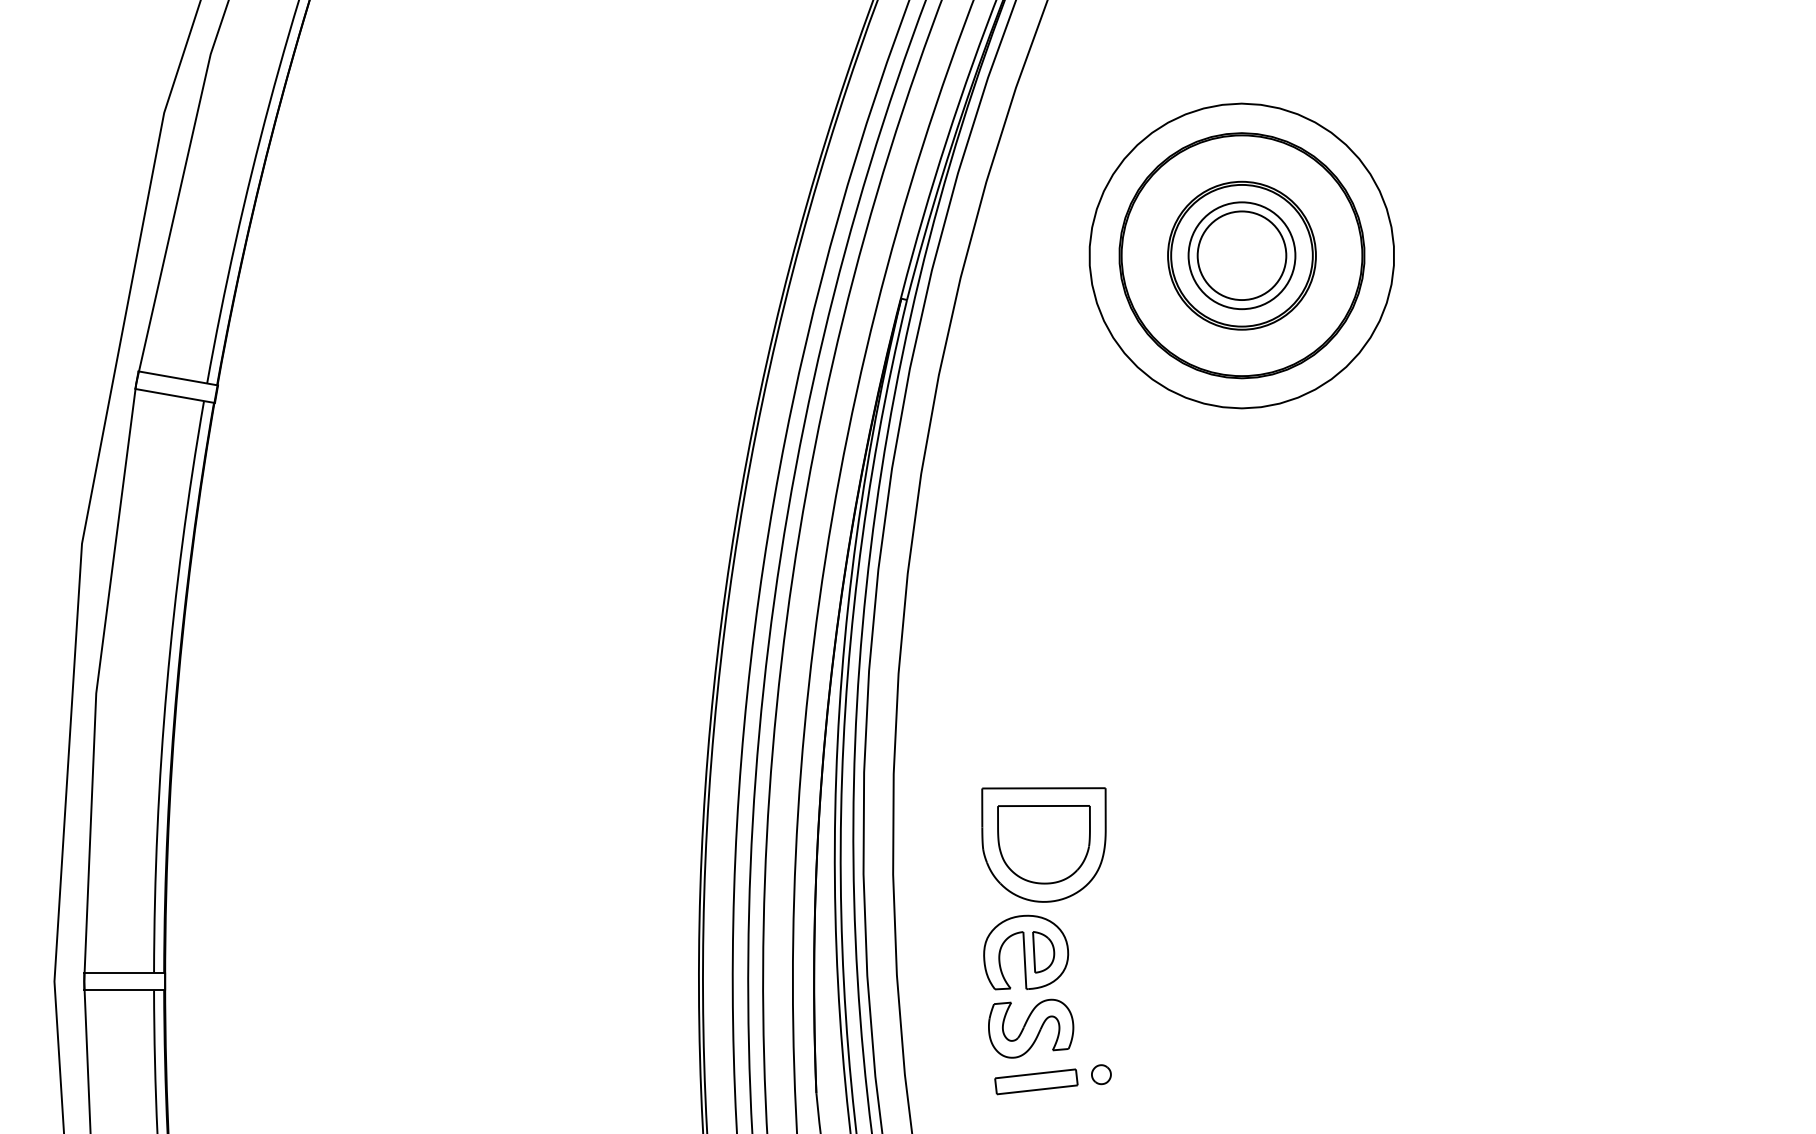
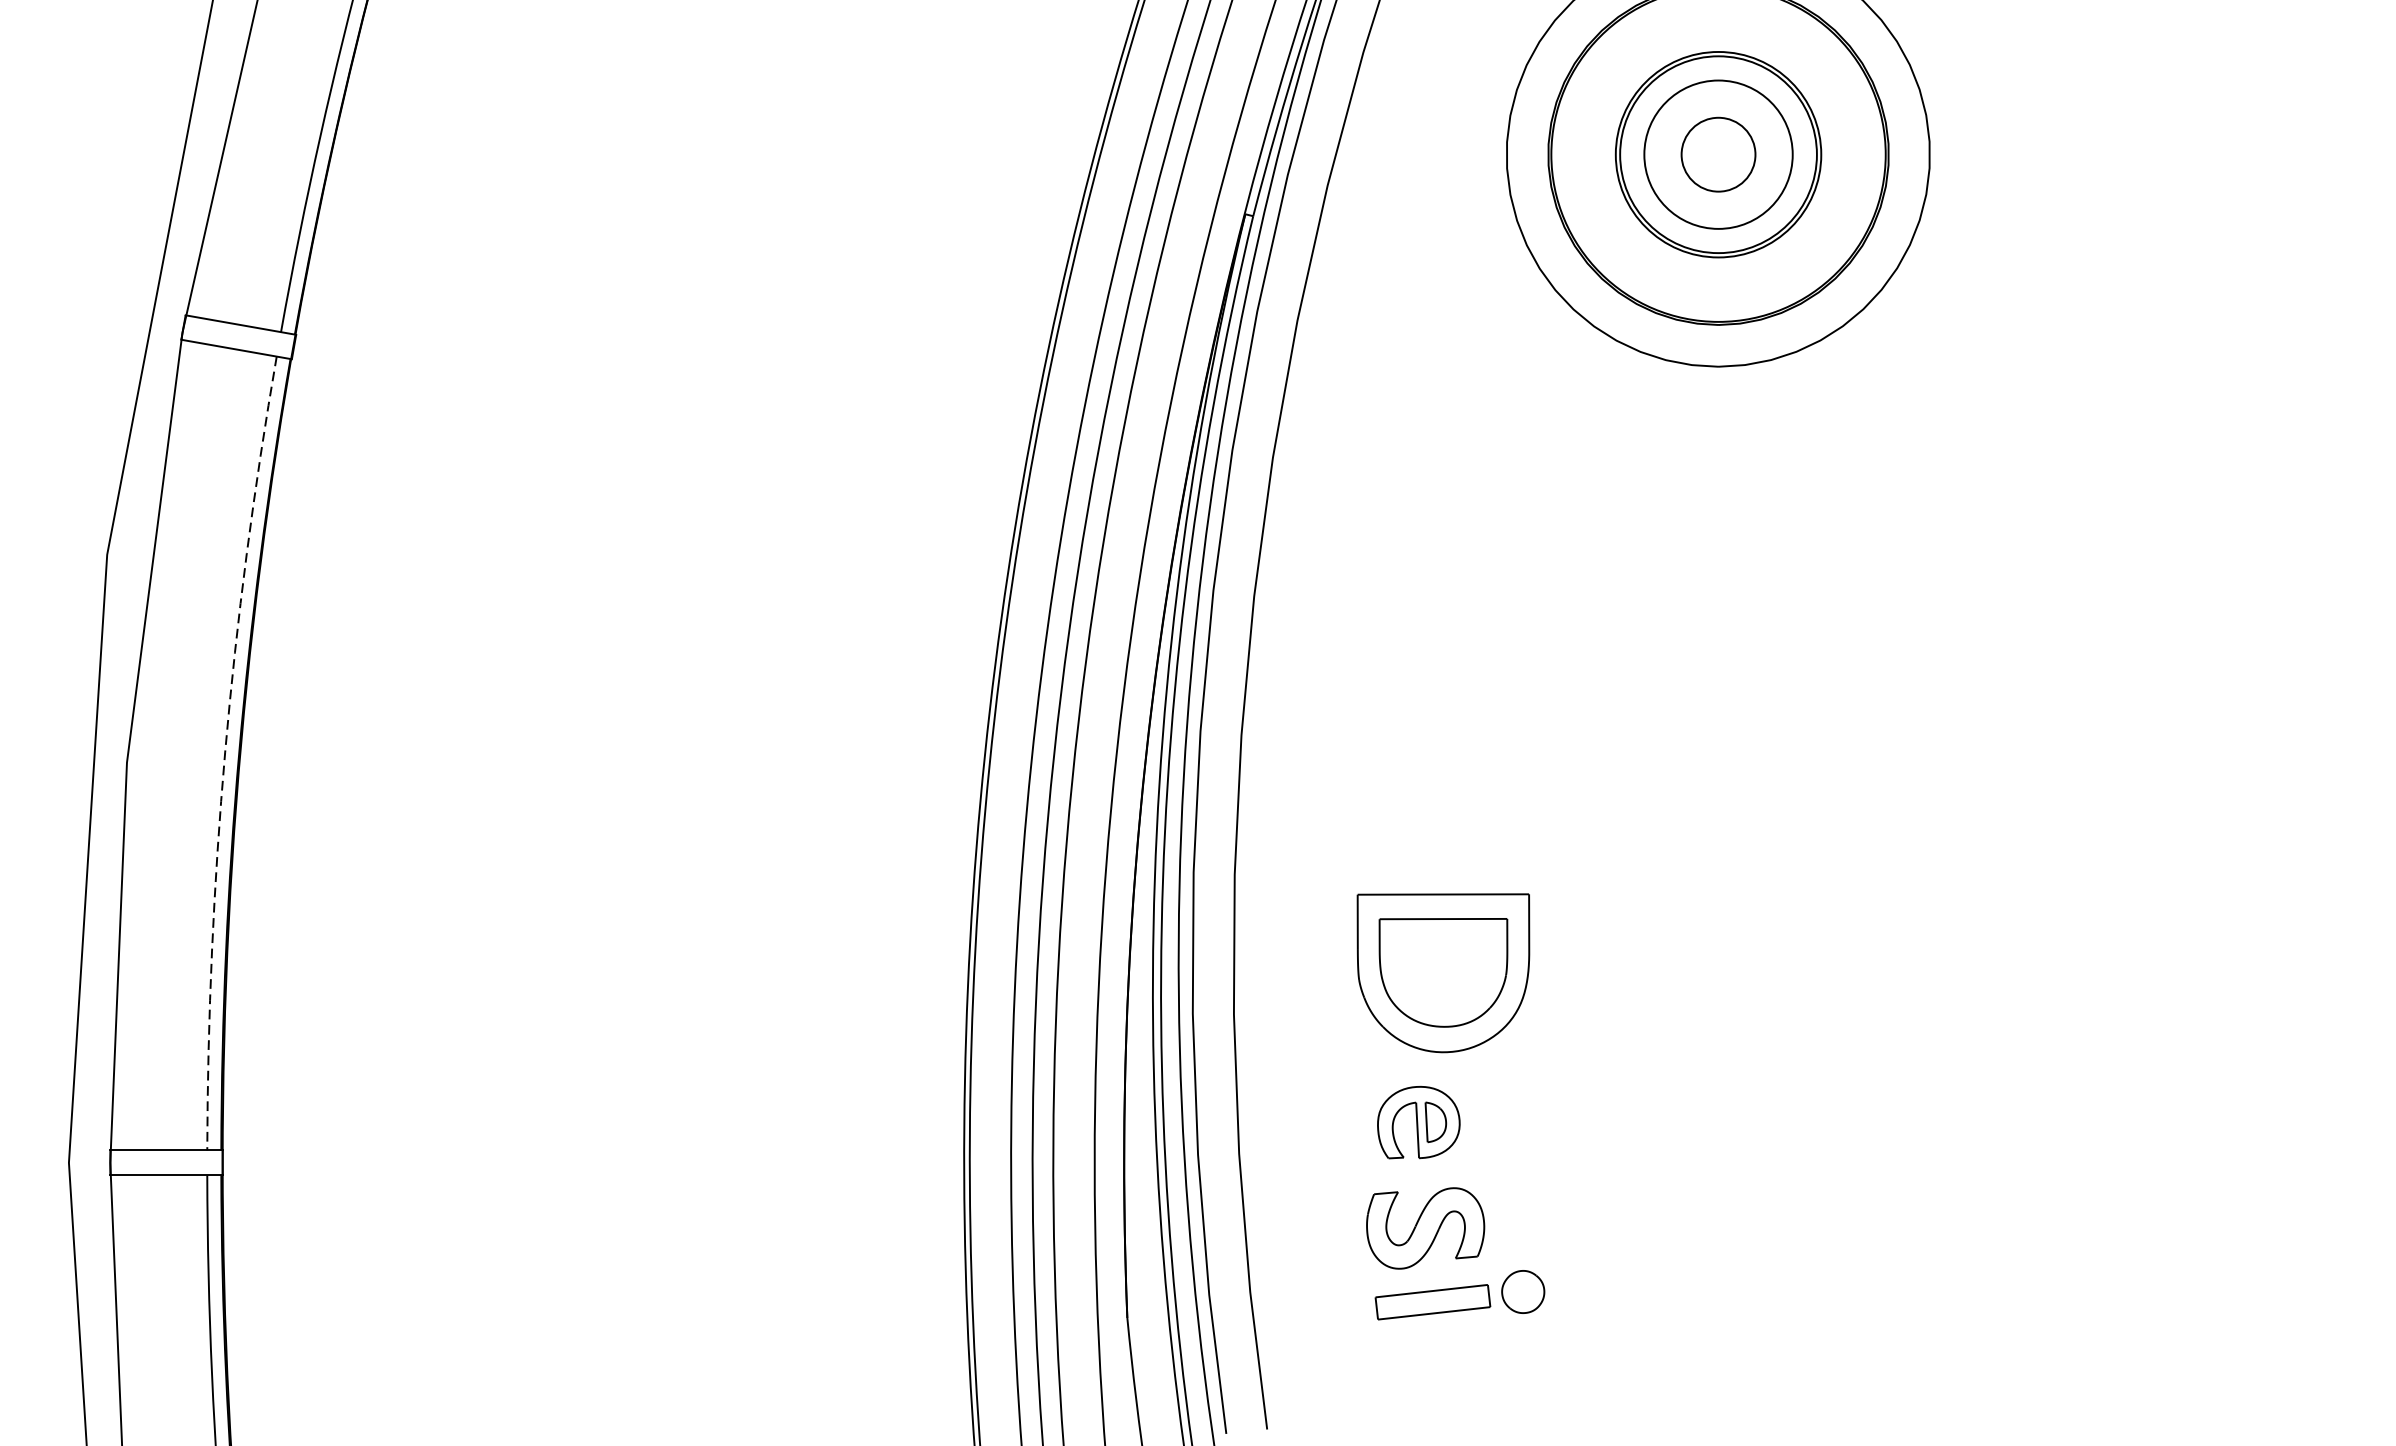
circle: (1241, 255) -> (1717, 154), size x0.6
arc: (166, 685) -> (224, 751), solid -> dashed
part: (1026, 952) -> (1419, 1122), size x0.7
part: (1101, 1074) -> (1523, 1292), size x1.6

